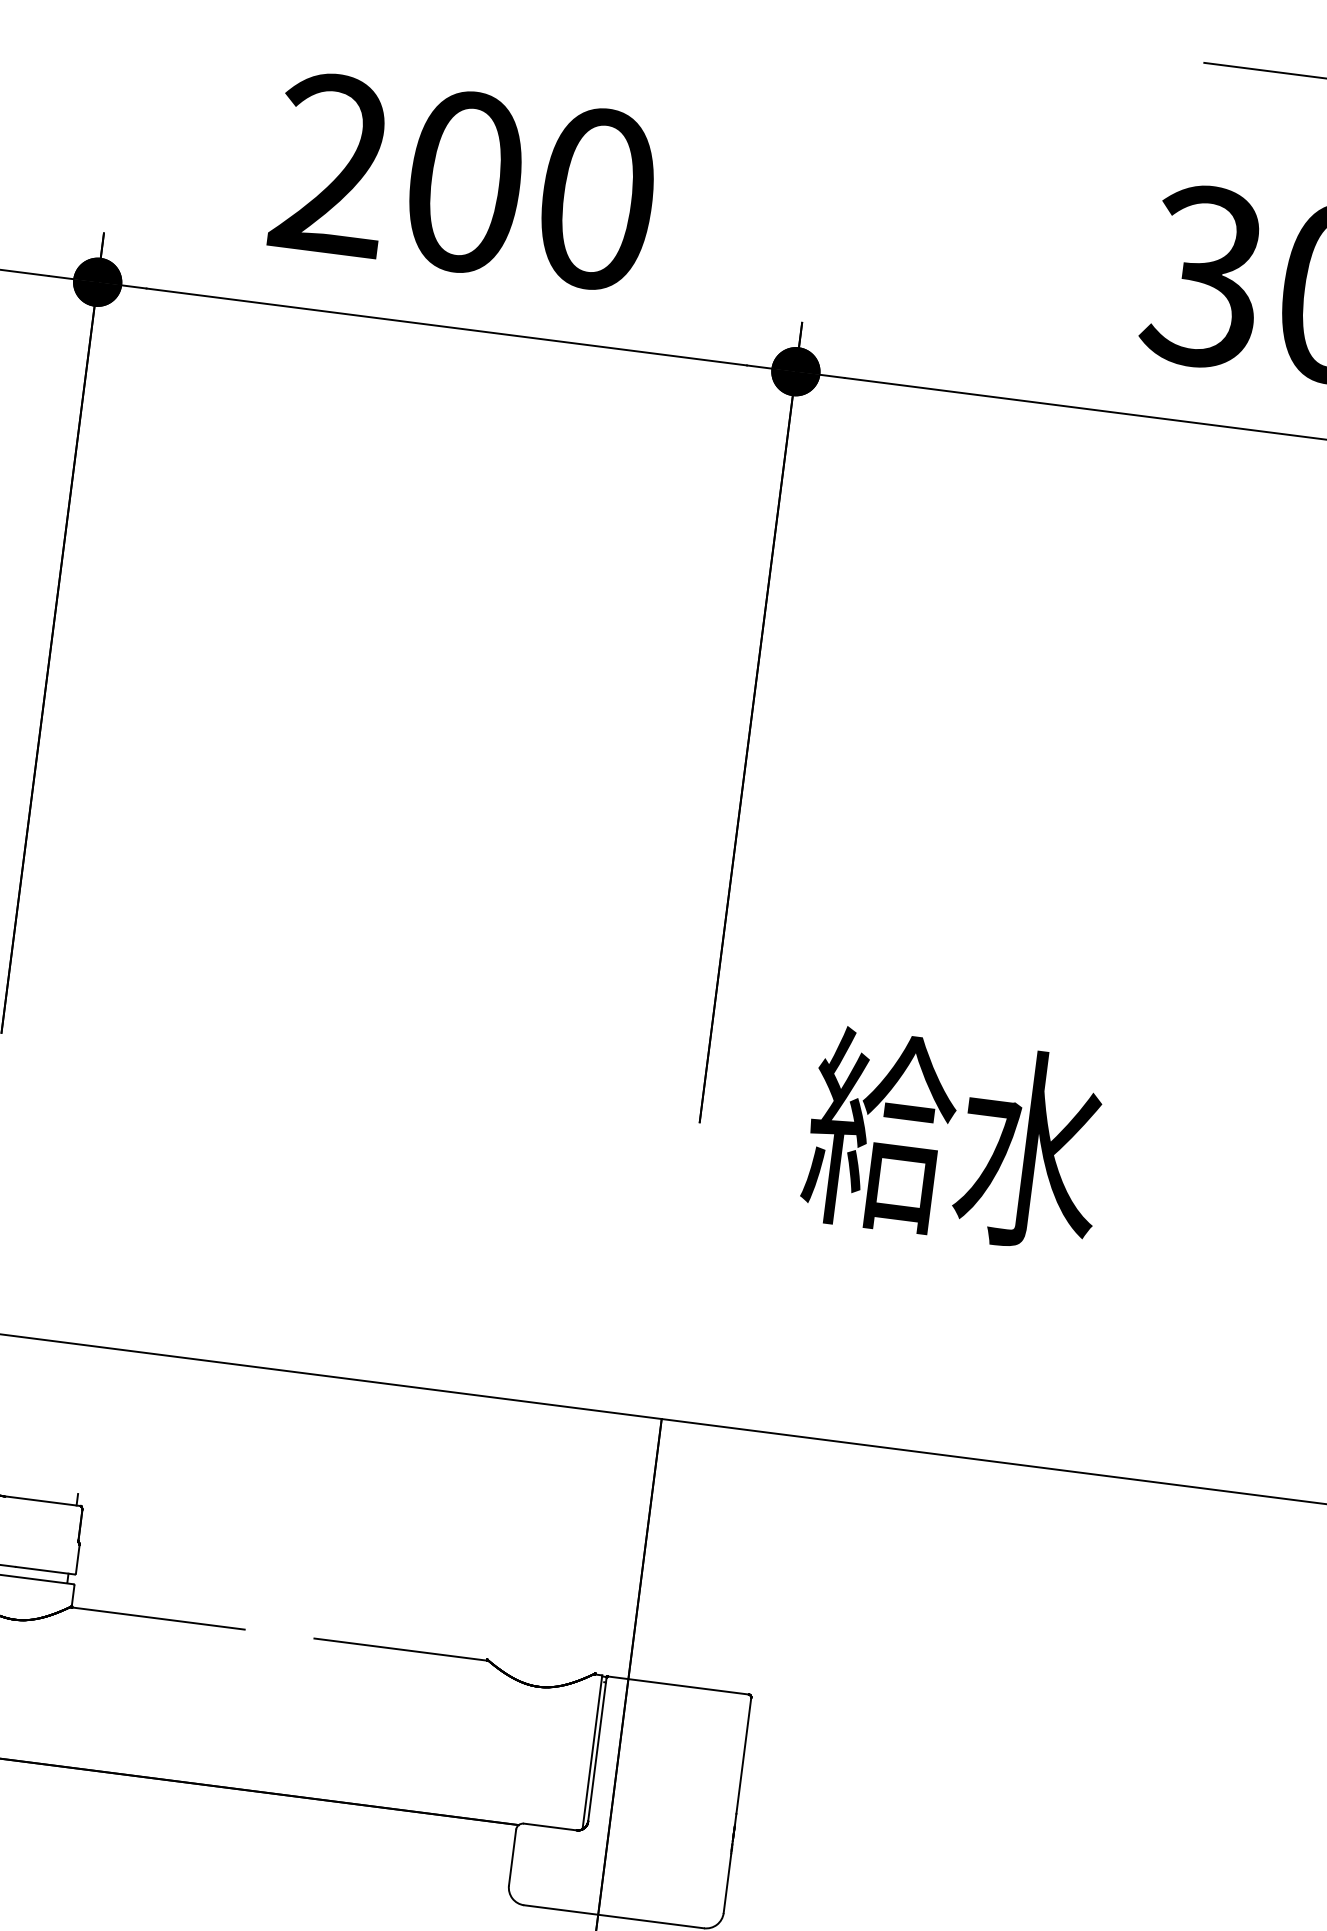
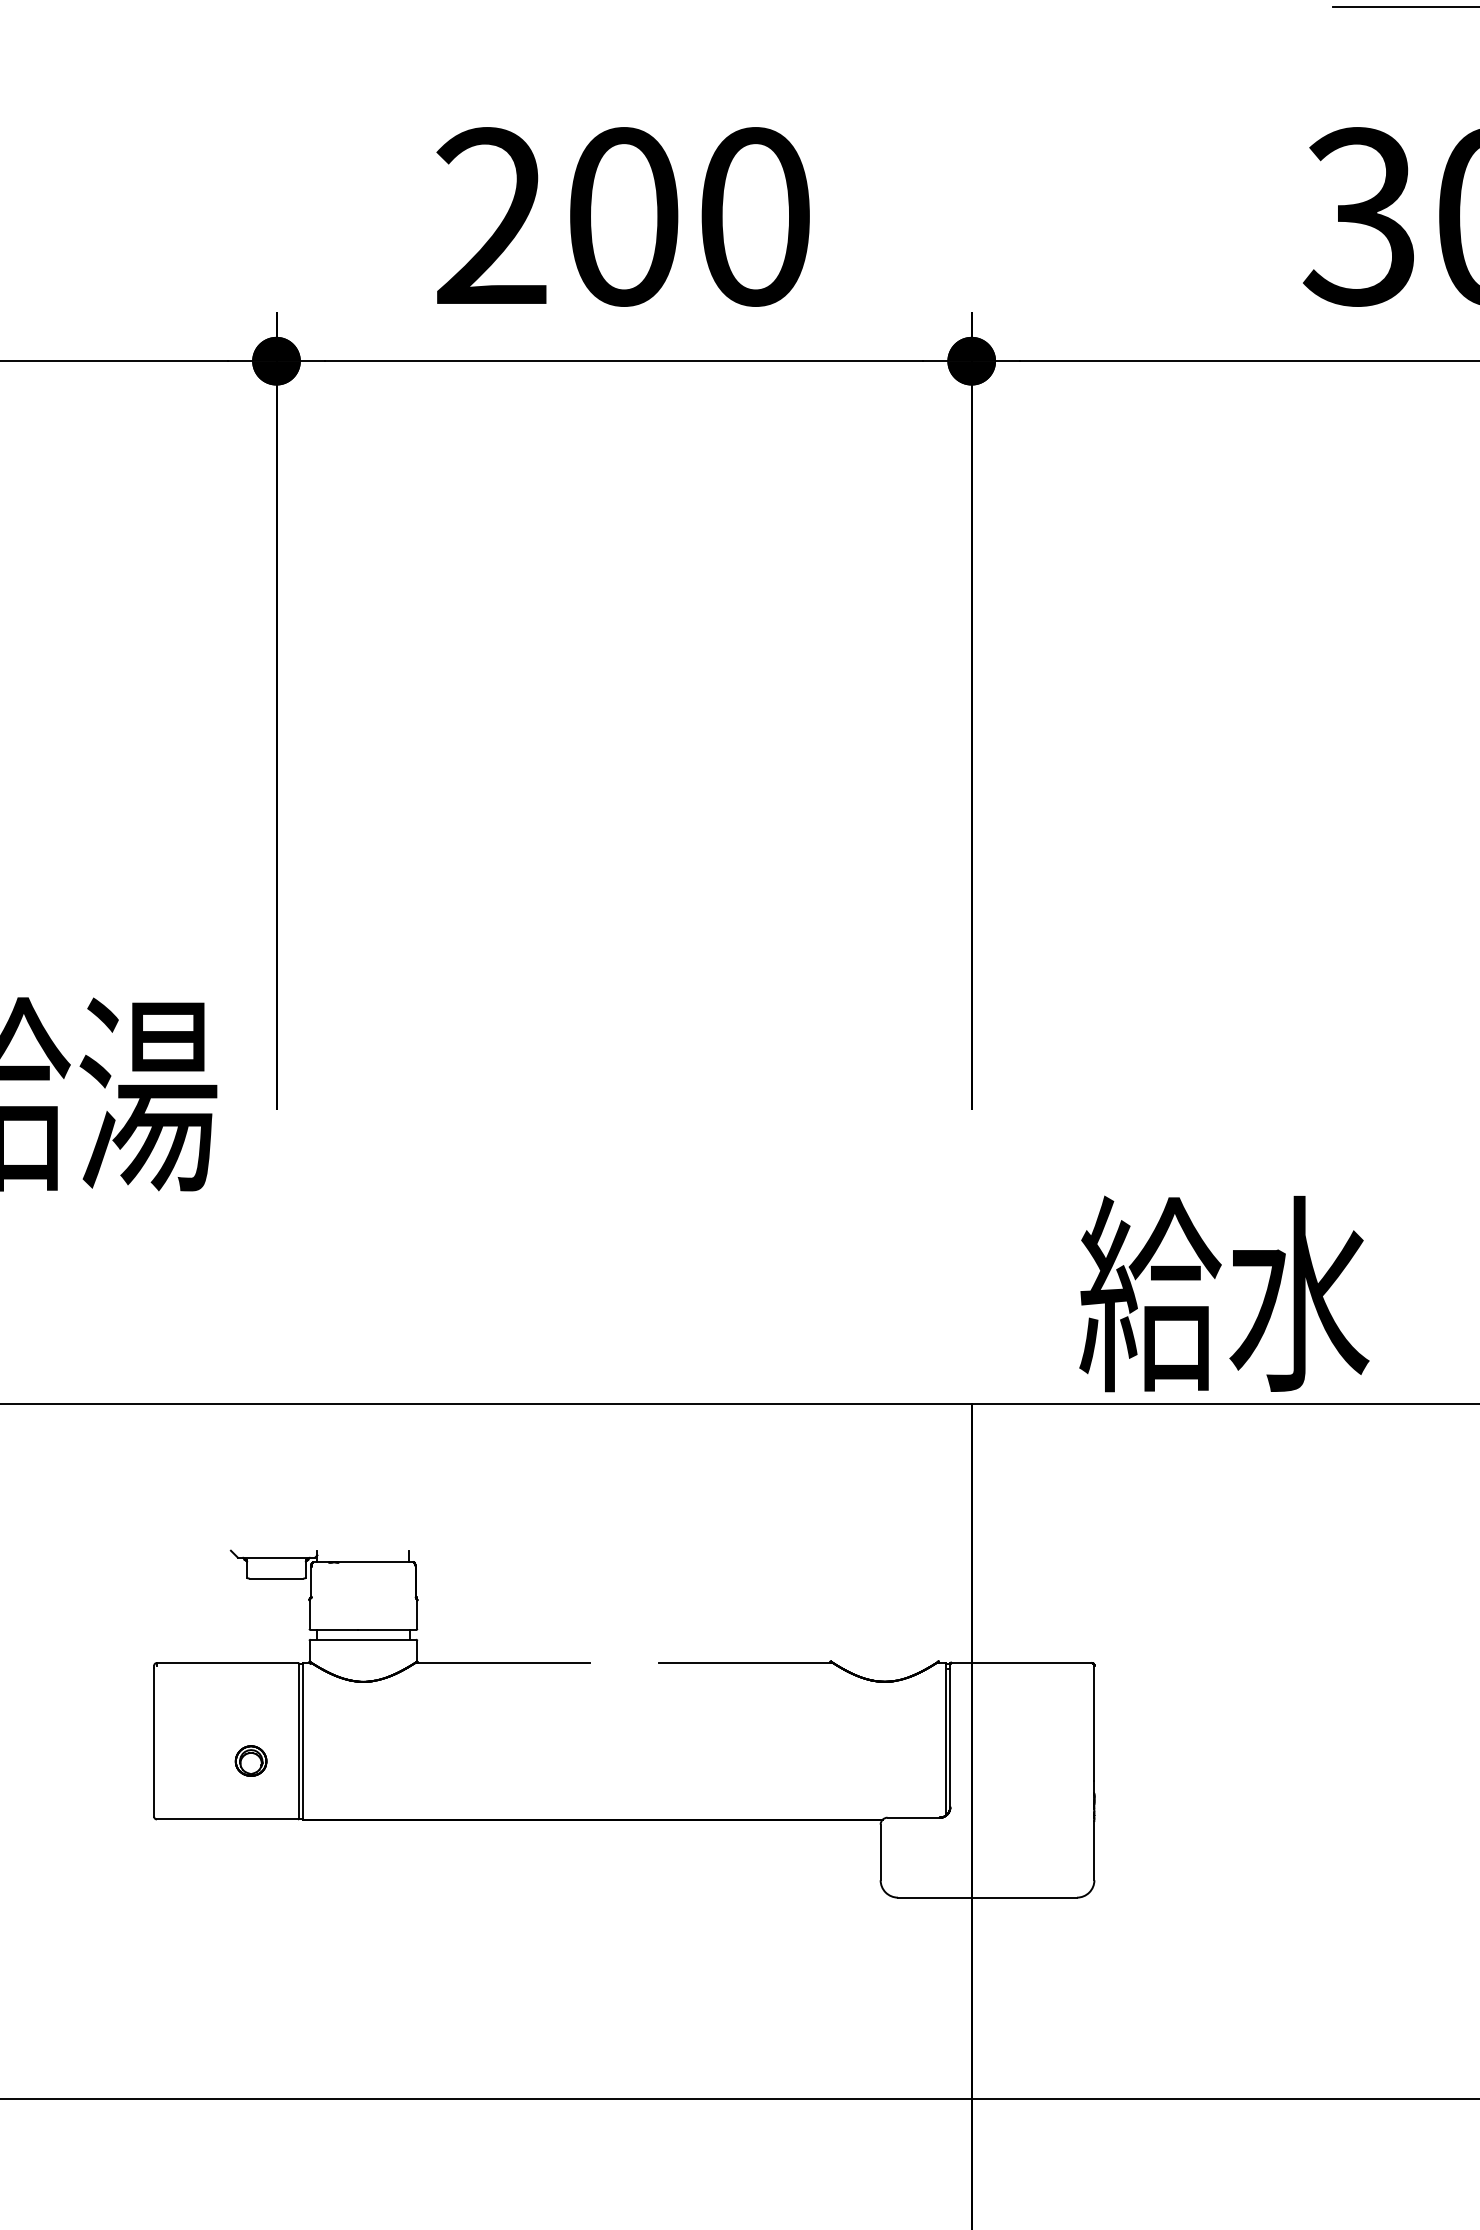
text: (955, 1139) -> (1224, 1293), moved

